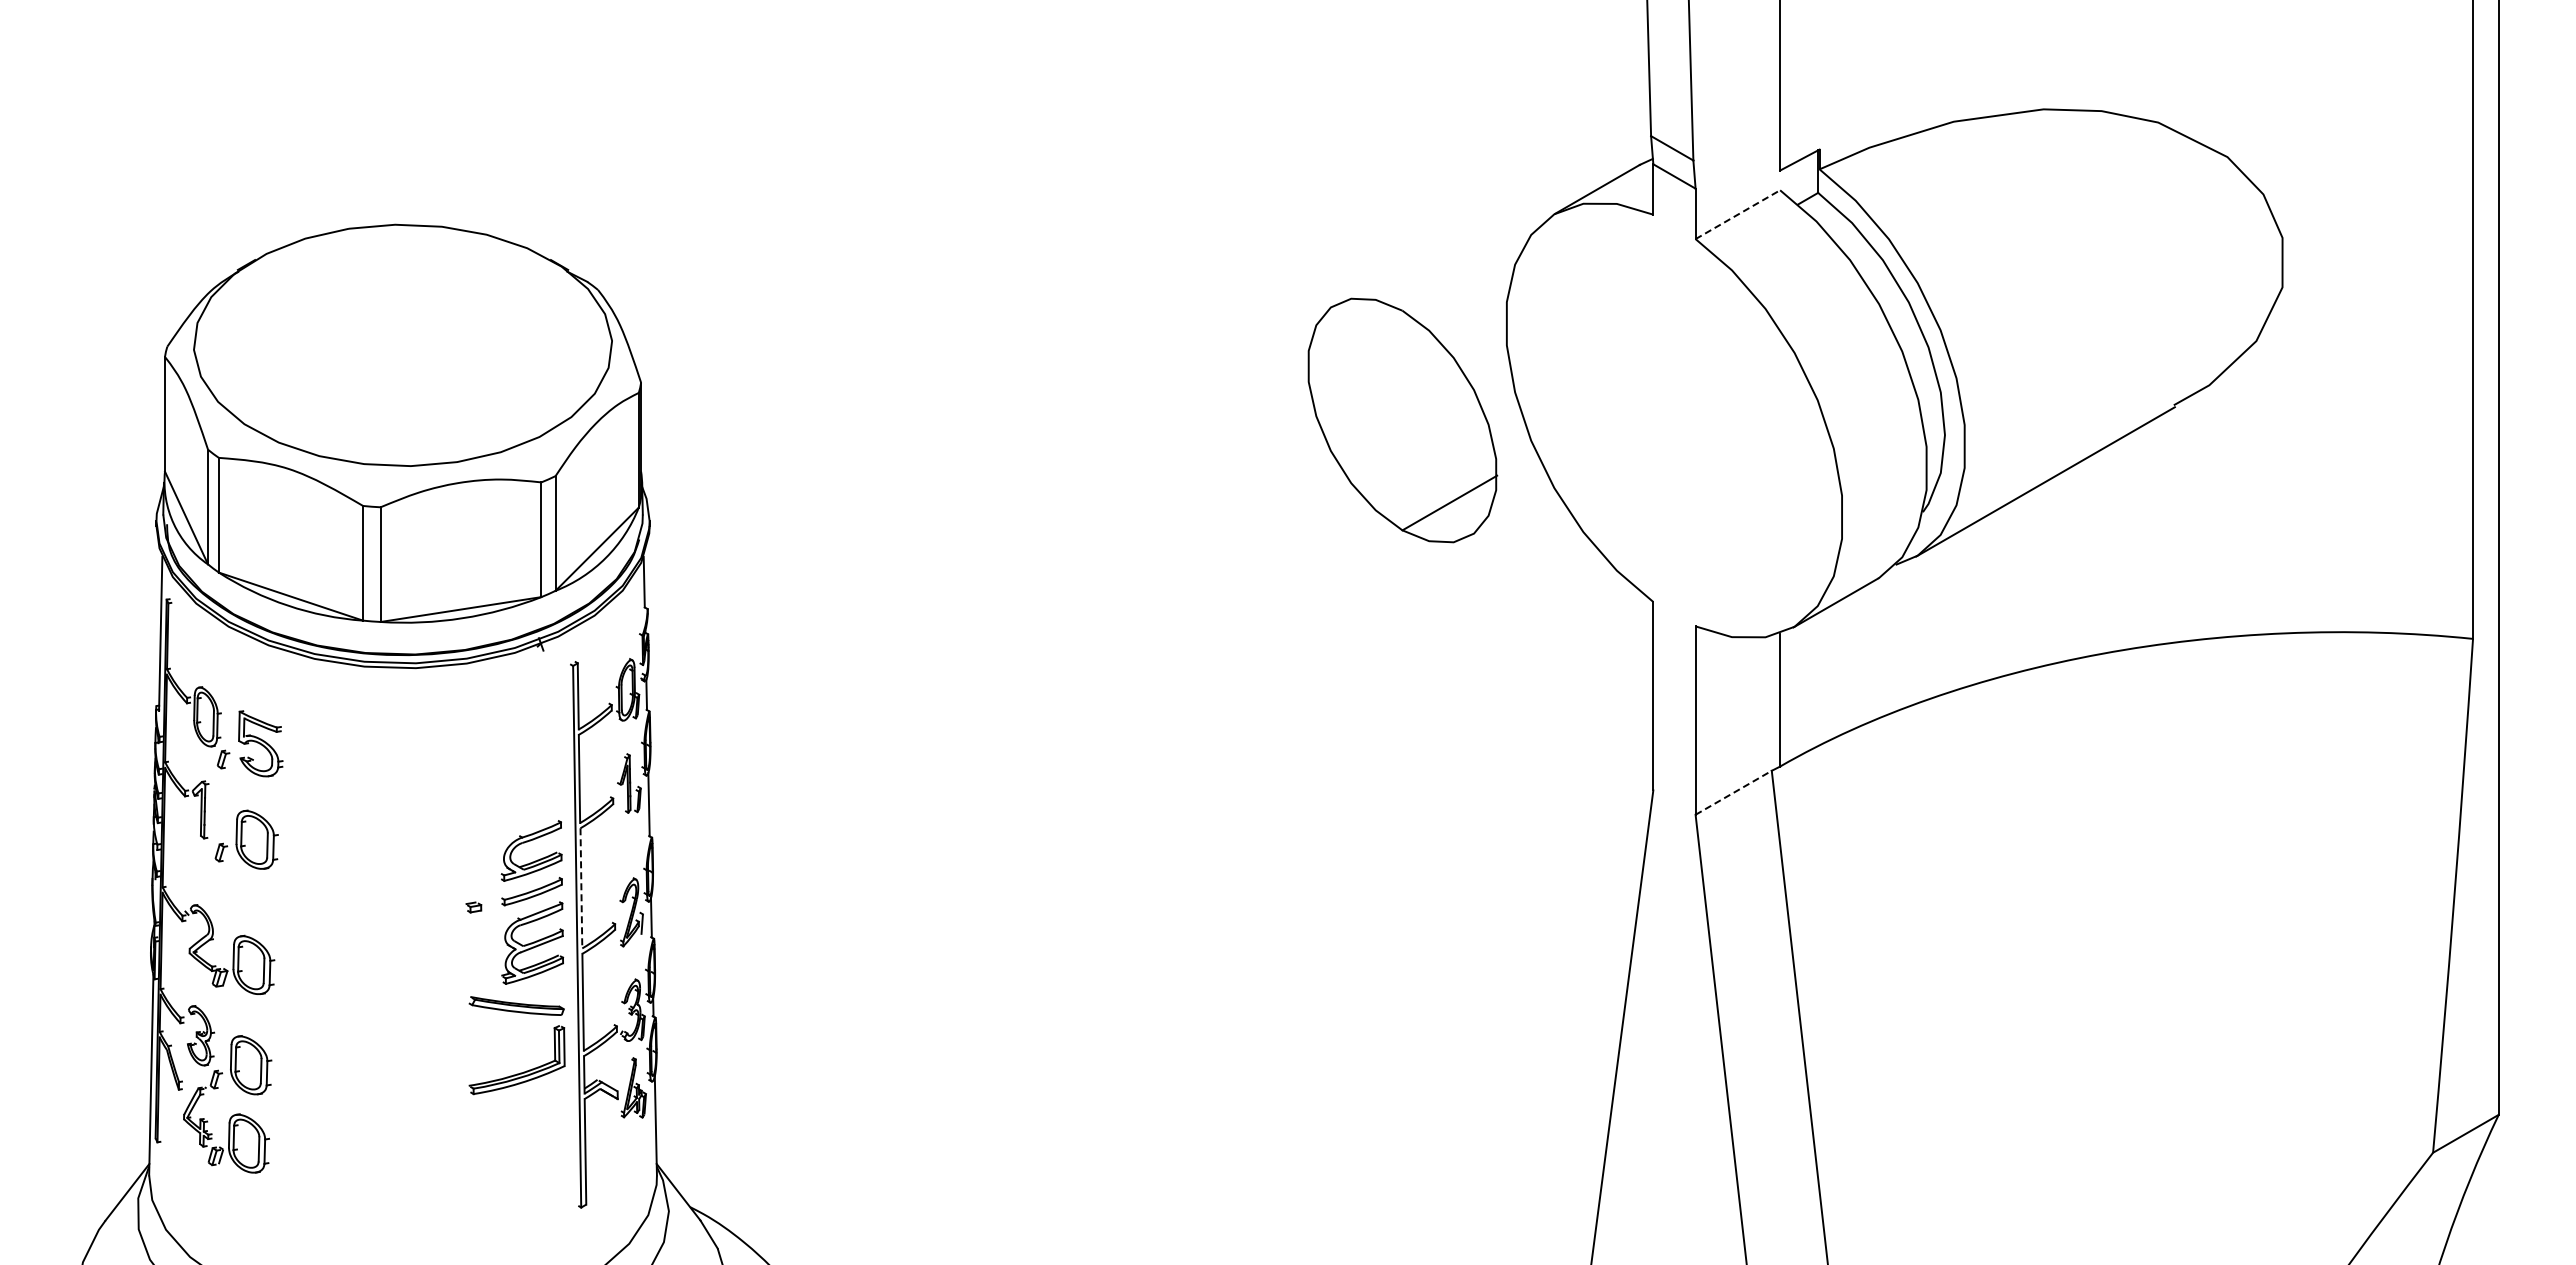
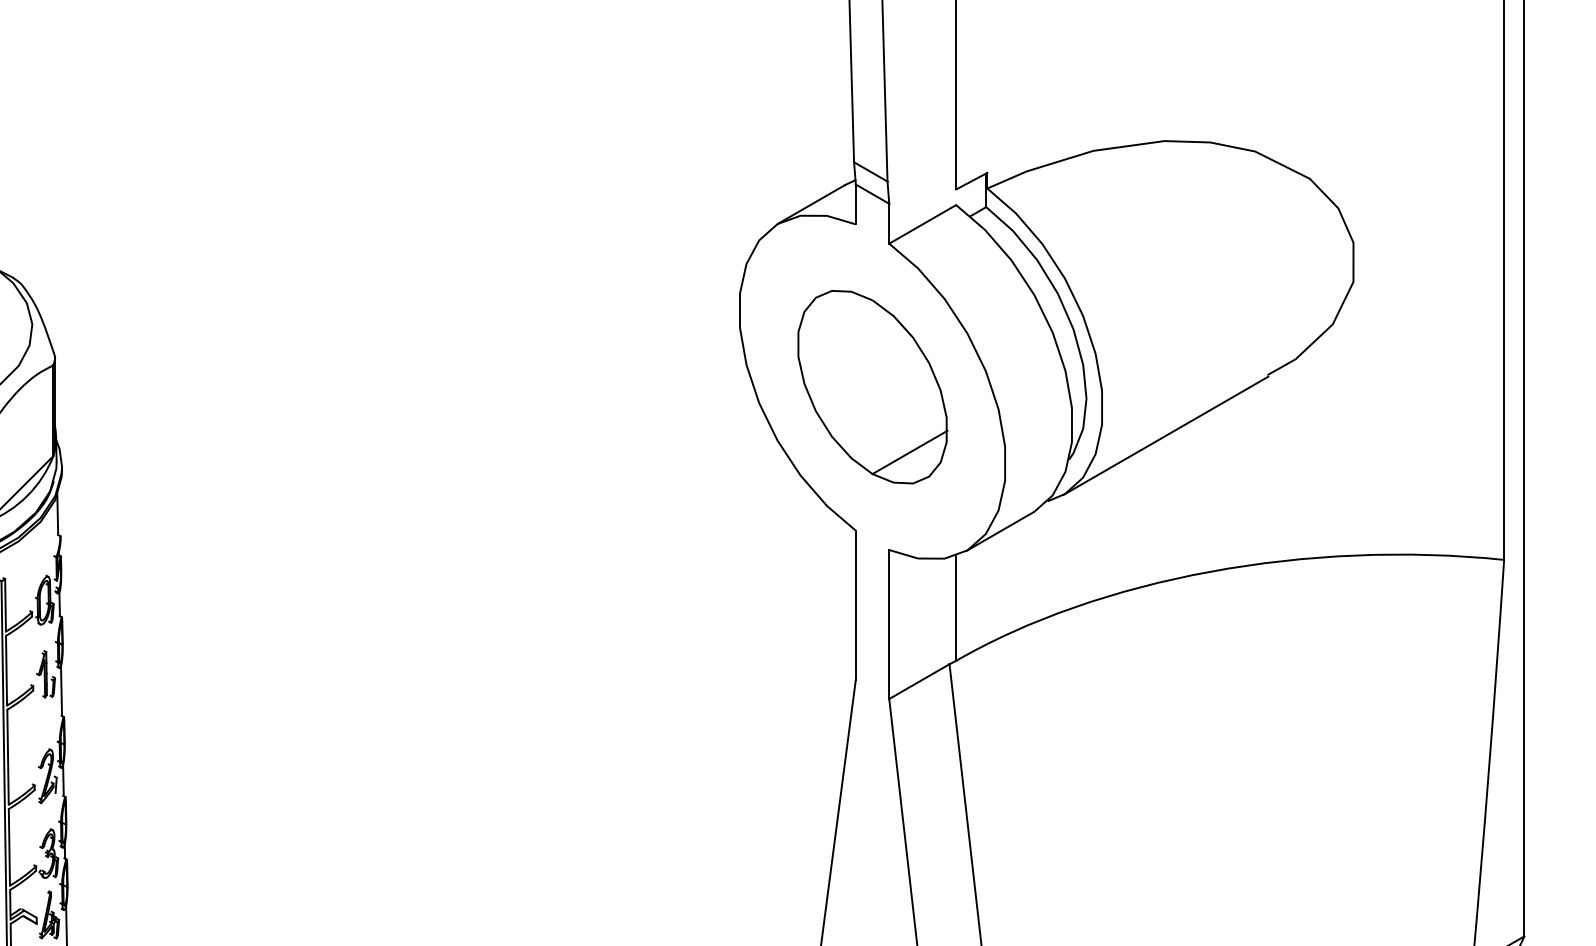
line: (1737, 214) -> (922, 224), dashed -> solid
part: (1402, 420) -> (872, 387), moved
line: (1733, 792) -> (919, 681), dashed -> solid
line: (581, 888) -> (8, 757), dashed -> solid

